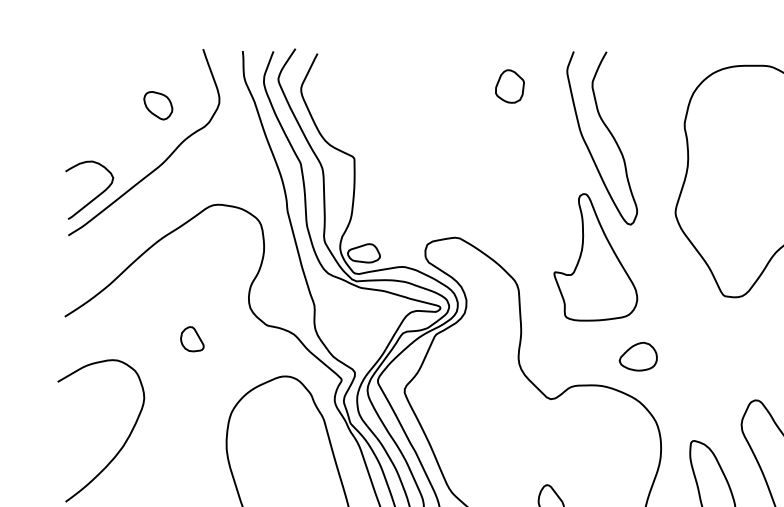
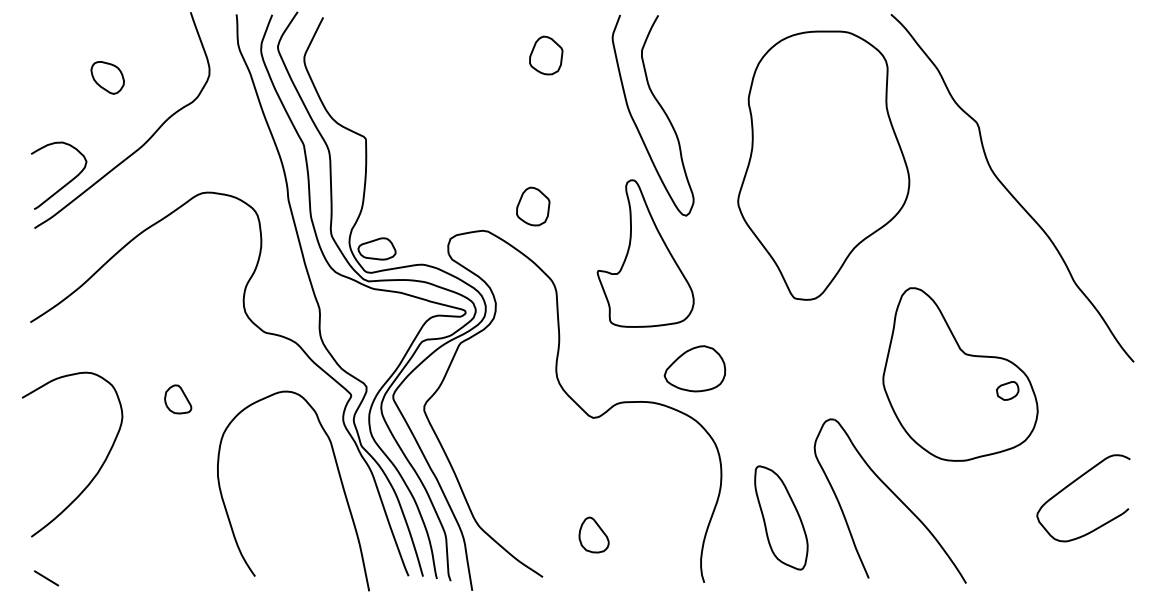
part: (158, 105) -> (107, 77), moved
part: (498, 216) -> (533, 206), added
part: (192, 339) -> (178, 399), moved
part: (637, 356) -> (694, 368), size x1.4

